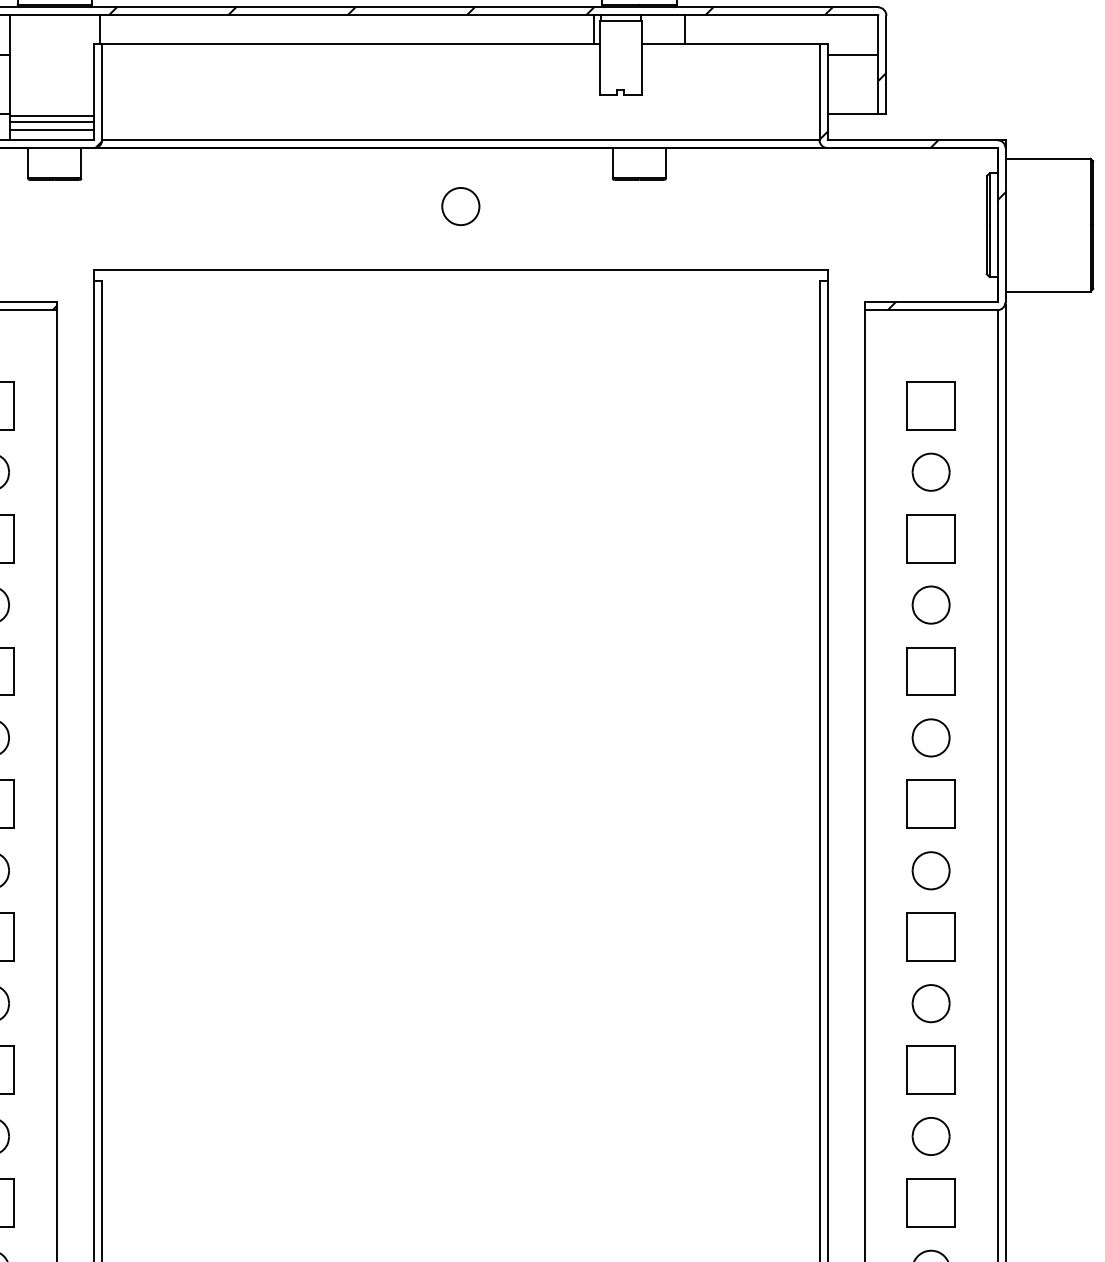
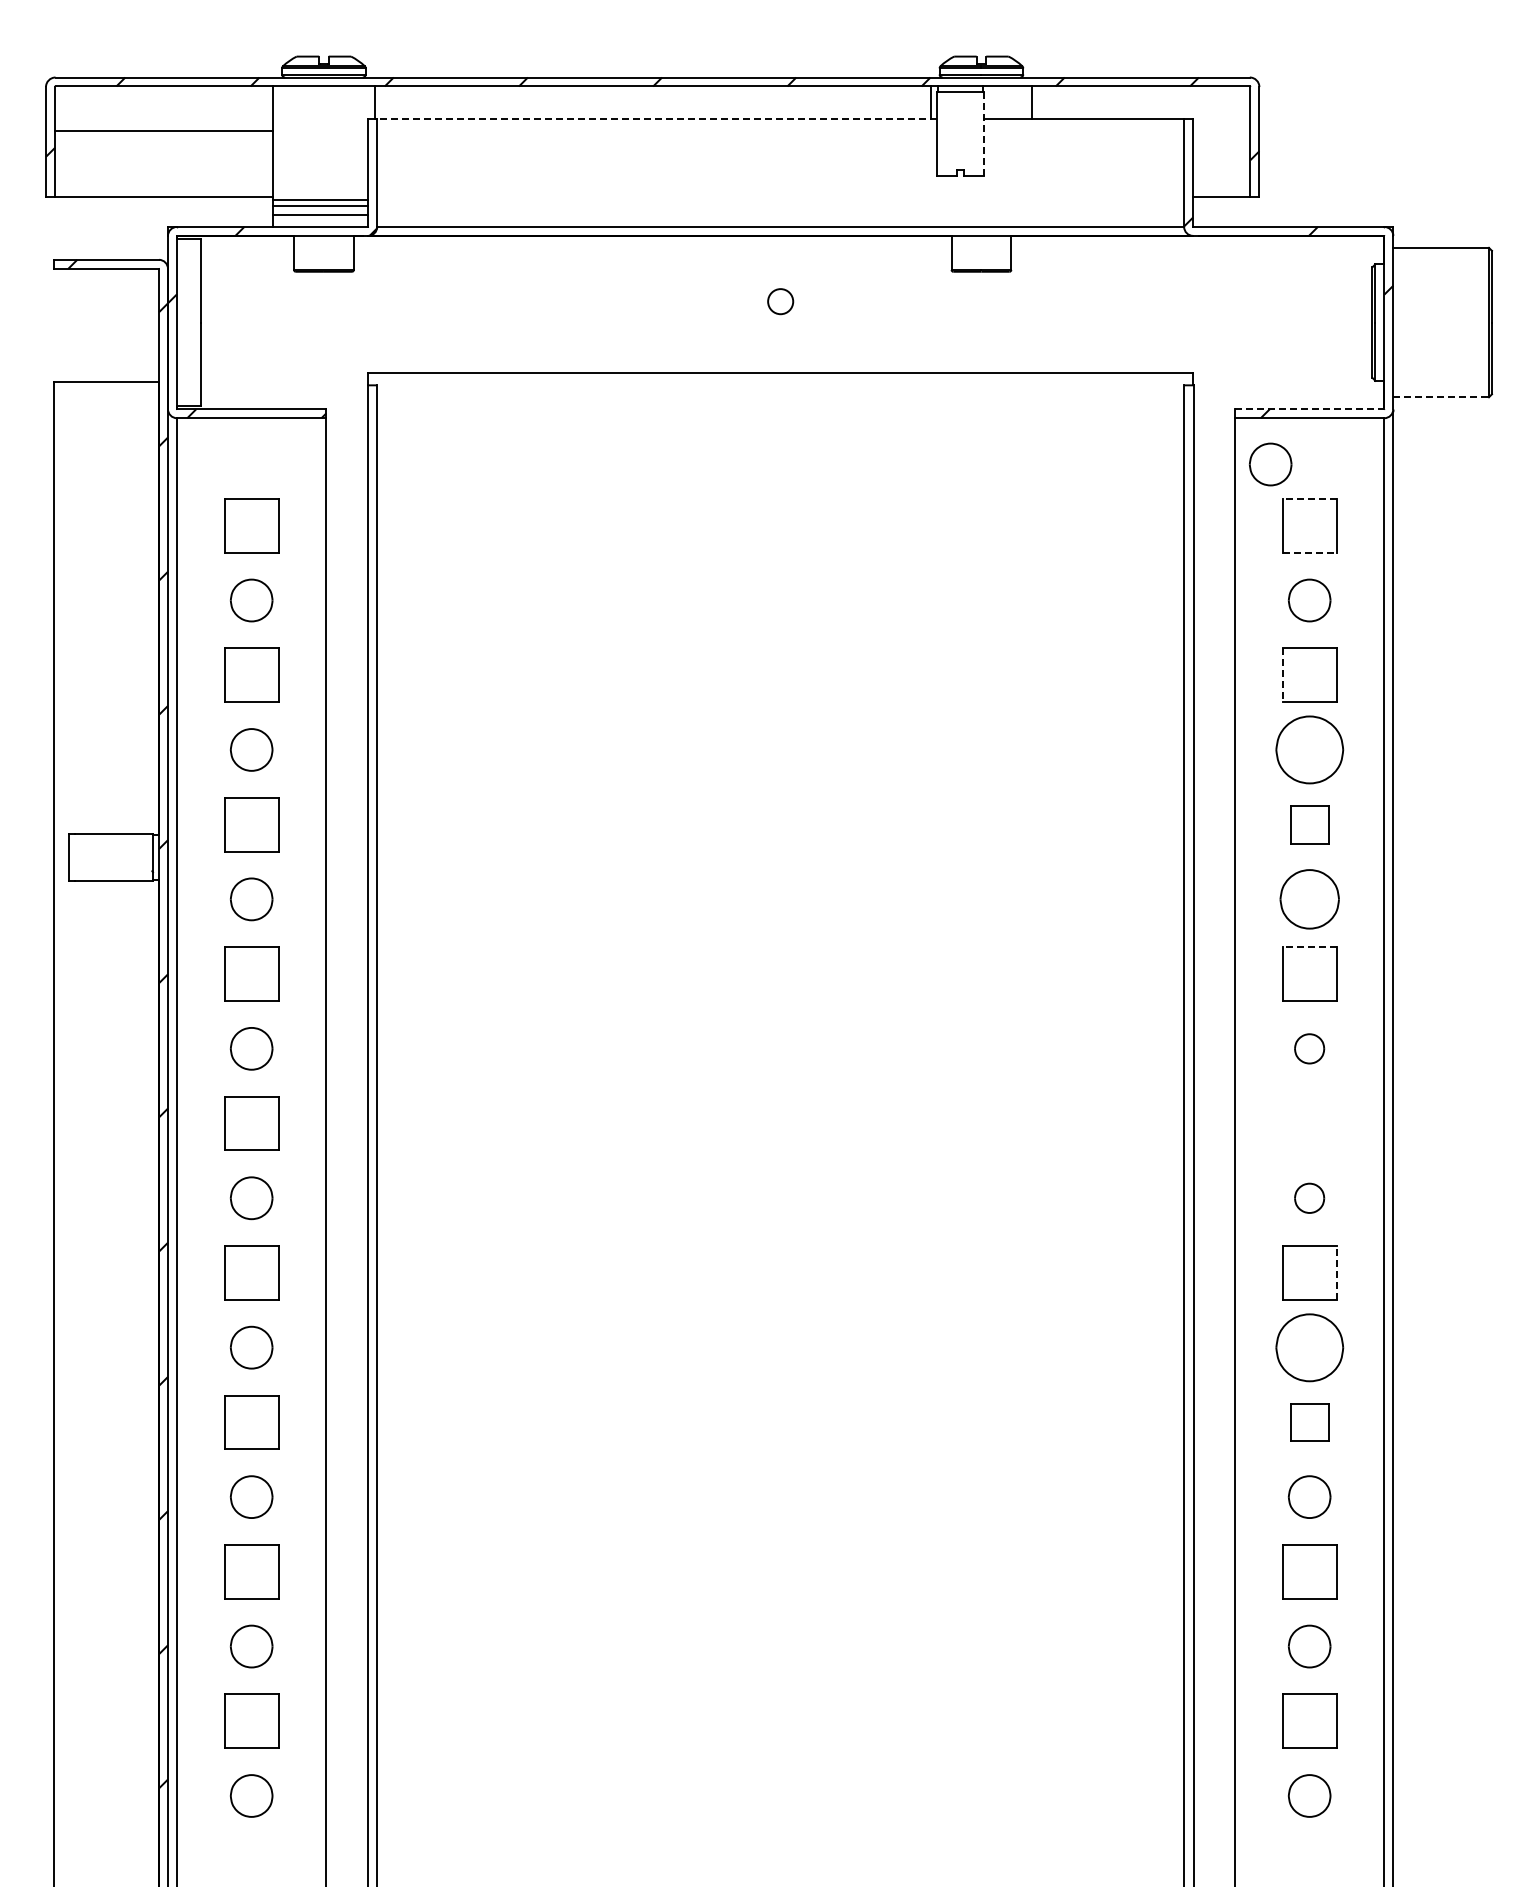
line: (350, 44) -> (656, 119), solid -> dashed
line: (852, 55) -> (1221, 131), removed
line: (642, 57) -> (984, 134), solid -> dashed
circle: (460, 206) -> (780, 301), size x0.6
line: (1048, 291) -> (1441, 397), solid -> dashed
line: (930, 302) -> (1309, 409), solid -> dashed
part: (896, 351) -> (1270, 464), added
line: (930, 381) -> (1309, 498), solid -> dashed
line: (930, 429) -> (1309, 552), solid -> dashed
line: (906, 538) -> (1282, 675), solid -> dashed
part: (930, 604) -> (1309, 749), size x1.6
part: (930, 671) -> (1309, 824), size x0.7
part: (930, 738) -> (1309, 899), size x1.4
line: (930, 780) -> (1309, 947), solid -> dashed
part: (930, 870) -> (1309, 1048), size x0.7
part: (930, 937) -> (1309, 1123), removed
part: (930, 1003) -> (1309, 1198), size x0.7
line: (954, 1069) -> (1336, 1272), solid -> dashed
part: (930, 1136) -> (1309, 1347), size x1.6
part: (930, 1202) -> (1309, 1422), size x0.7

